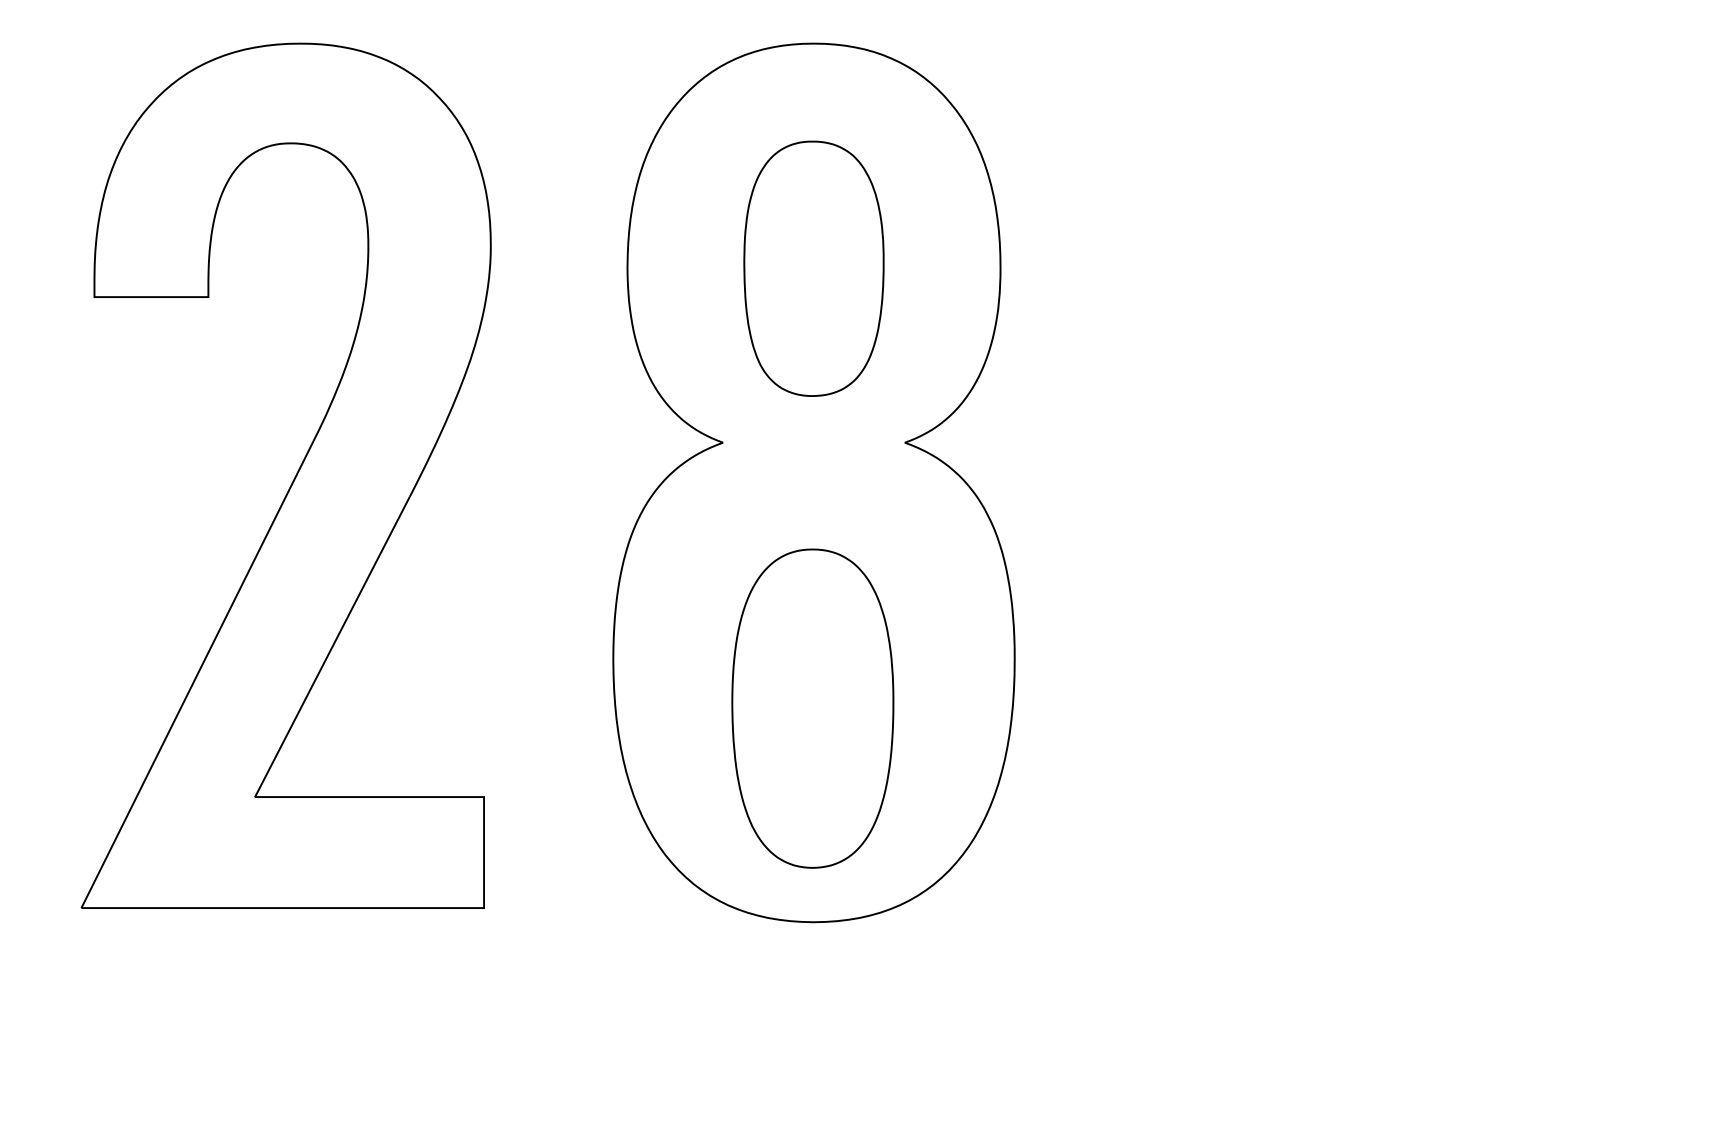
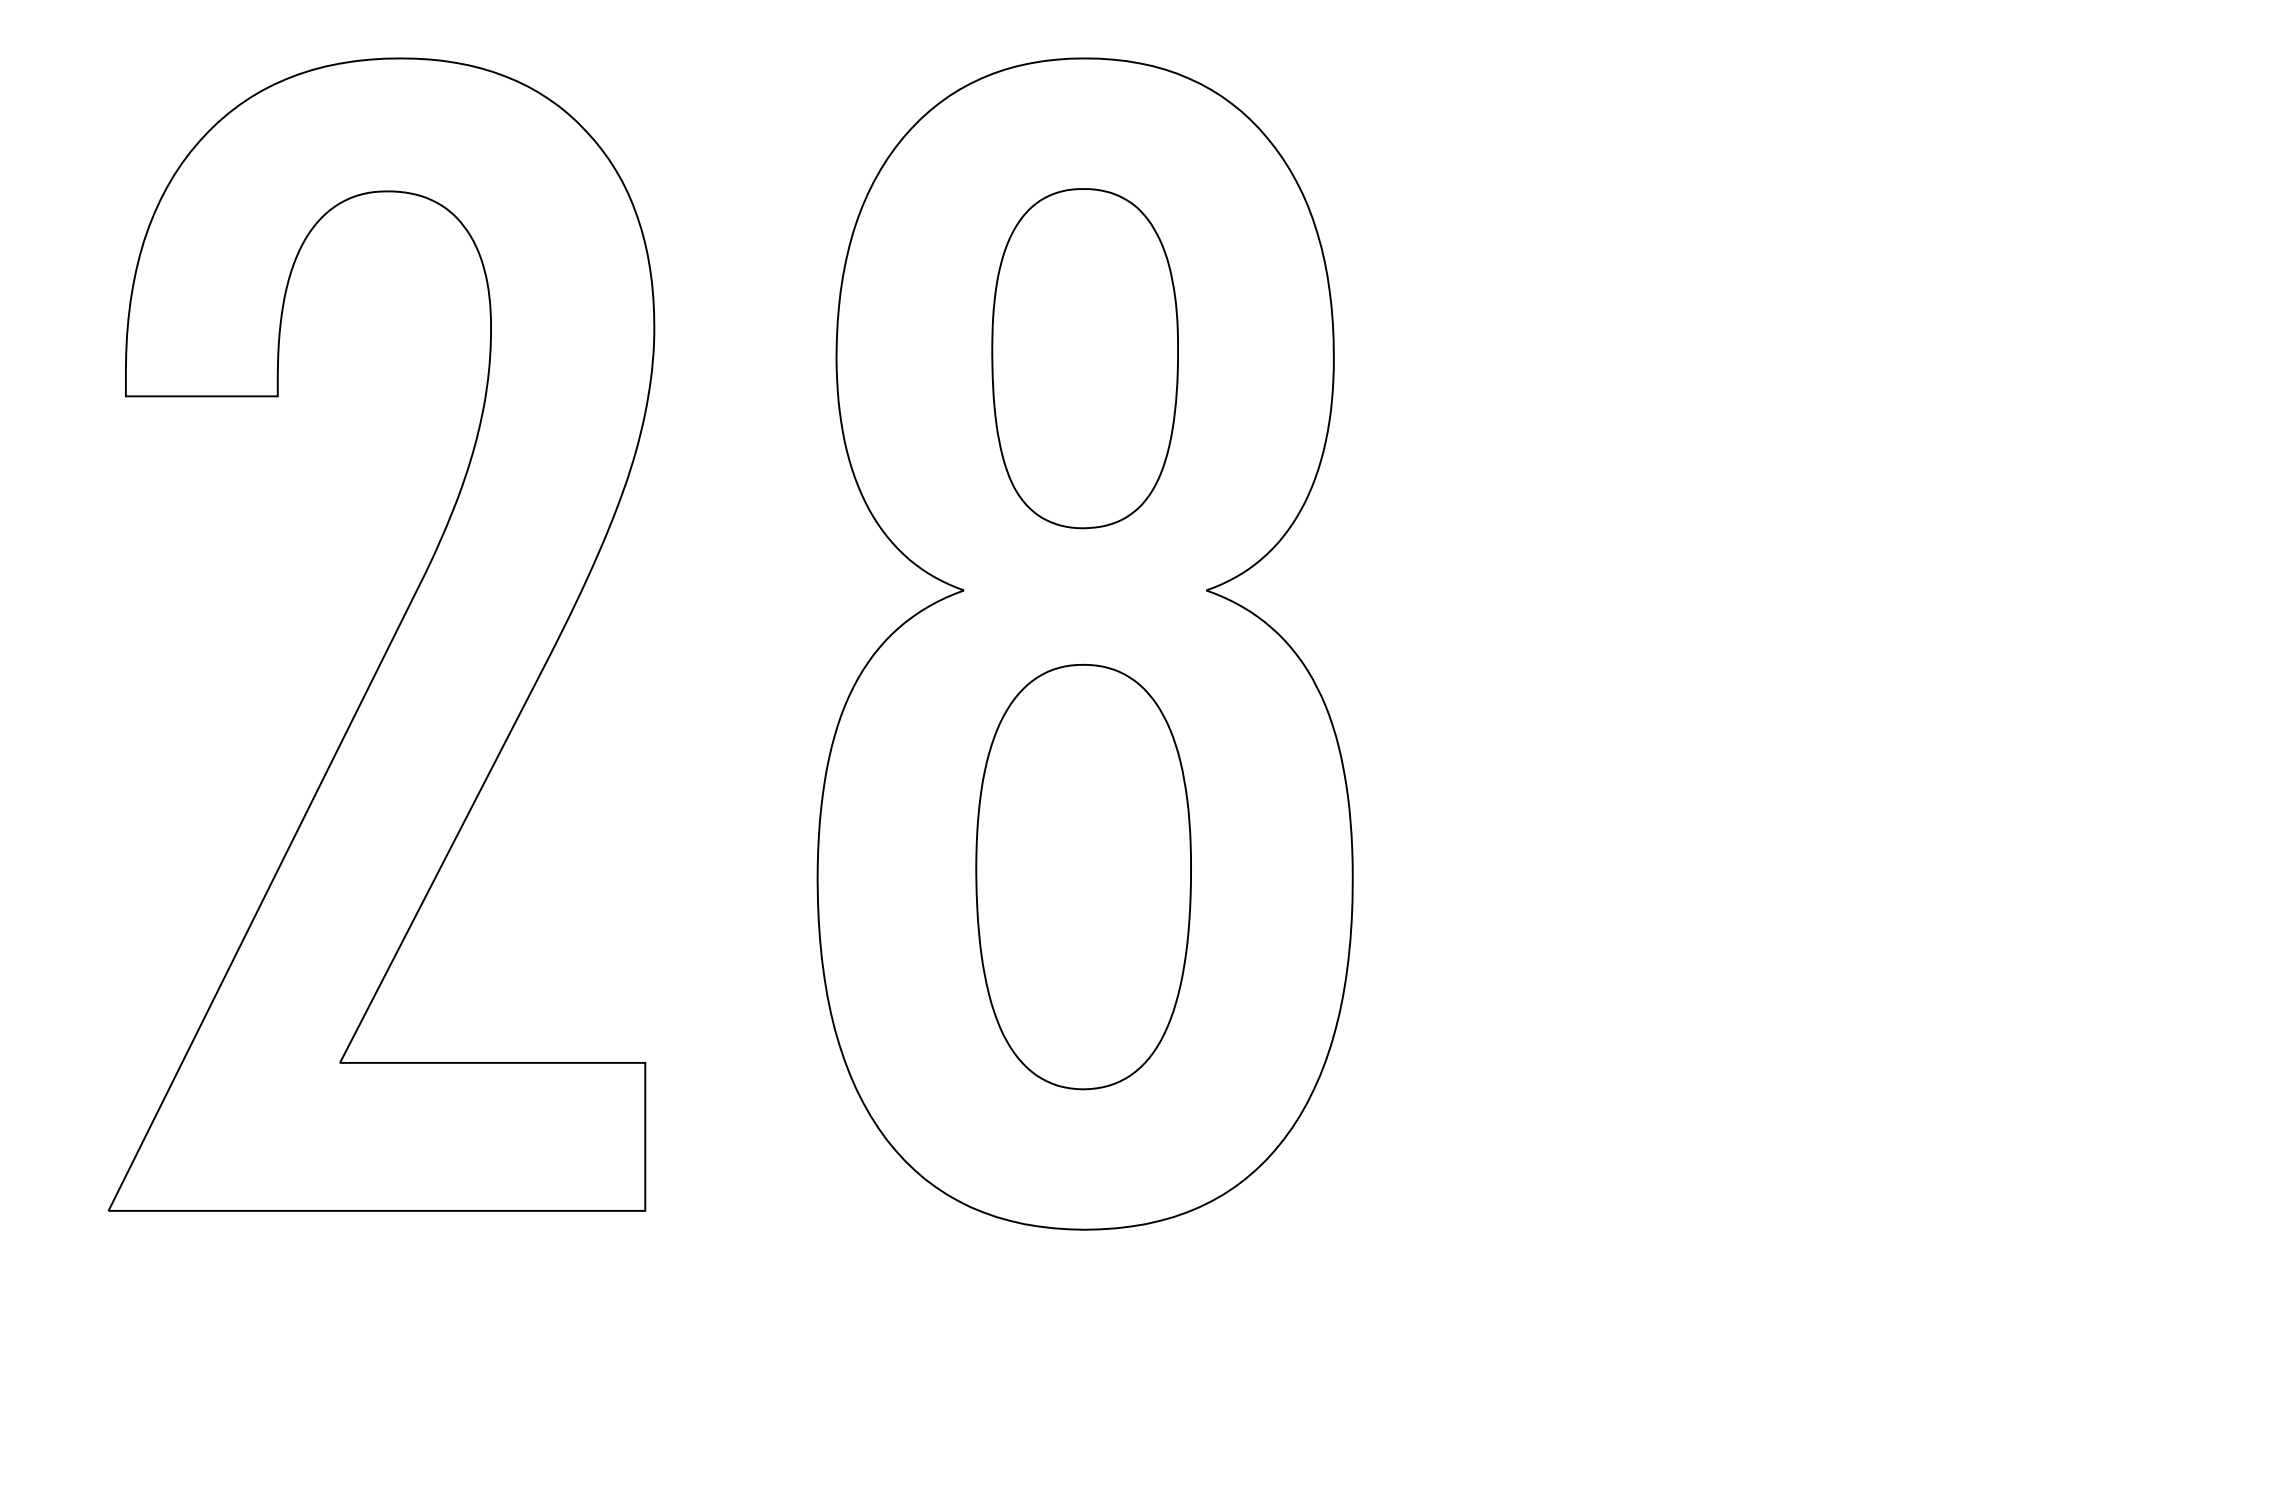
part: (812, 708) -> (1083, 876), moved

